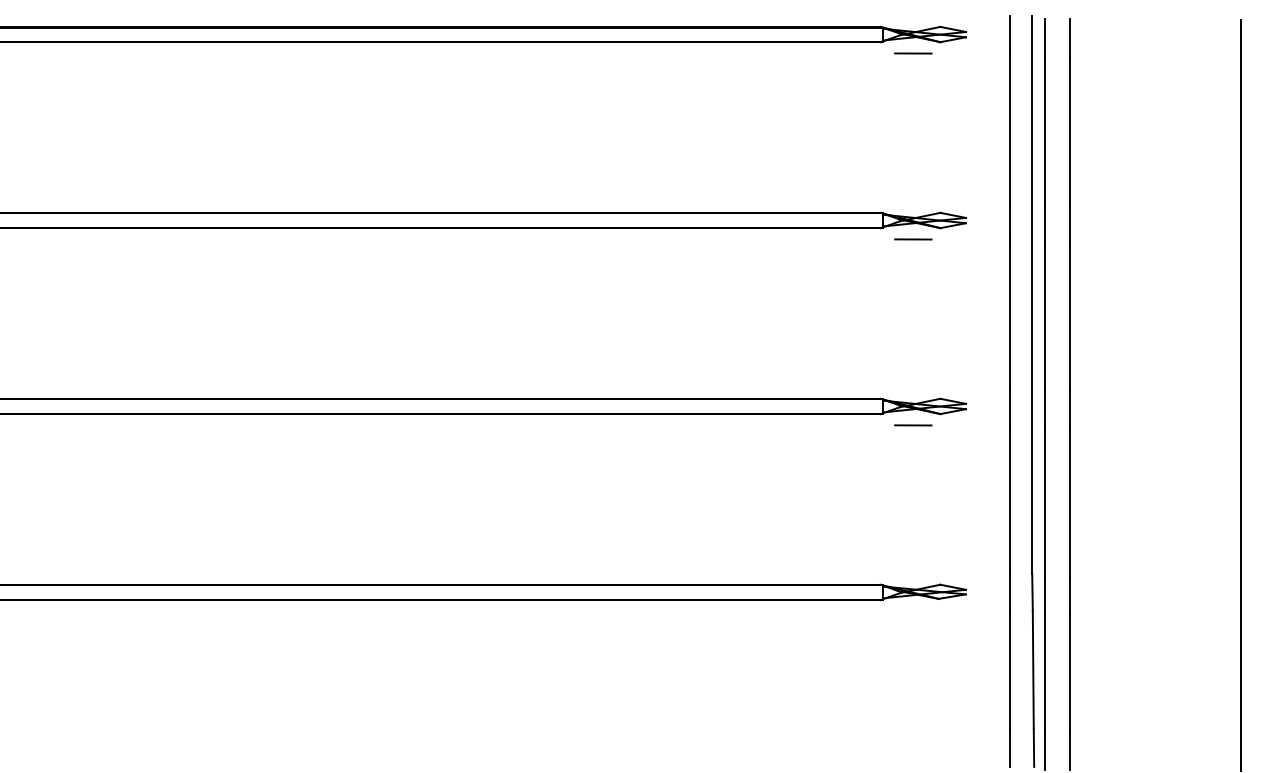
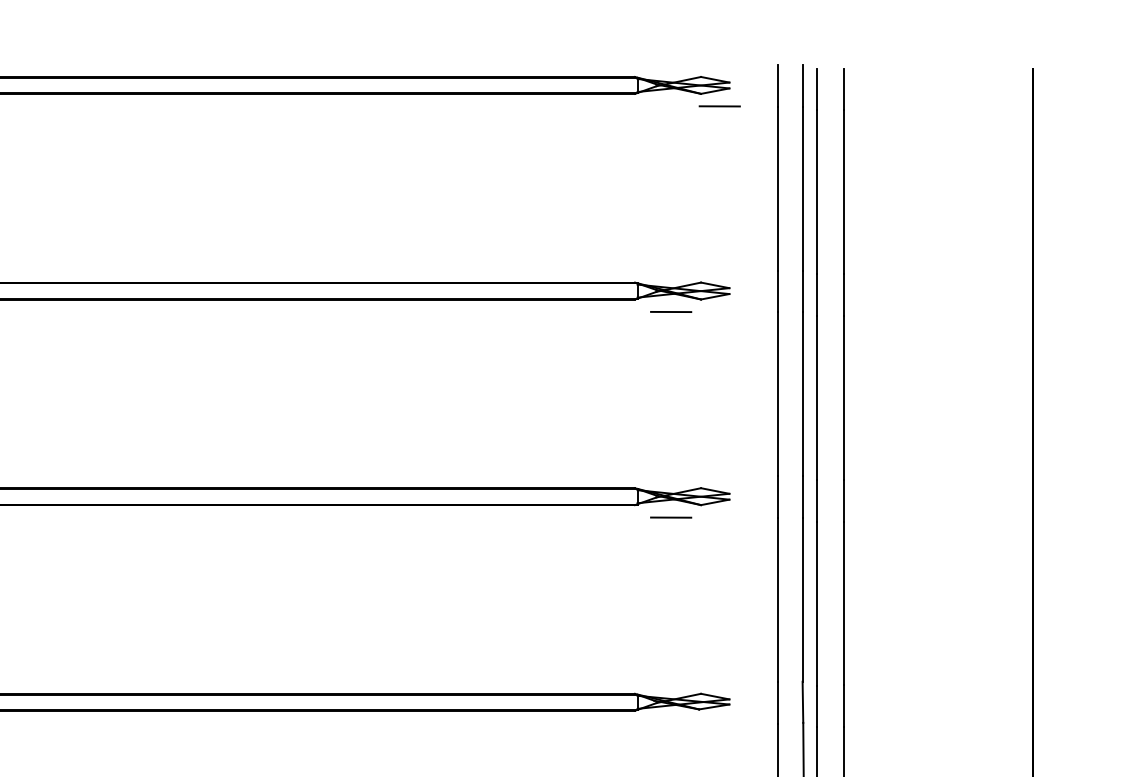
line: (913, 53) -> (720, 106), moved

